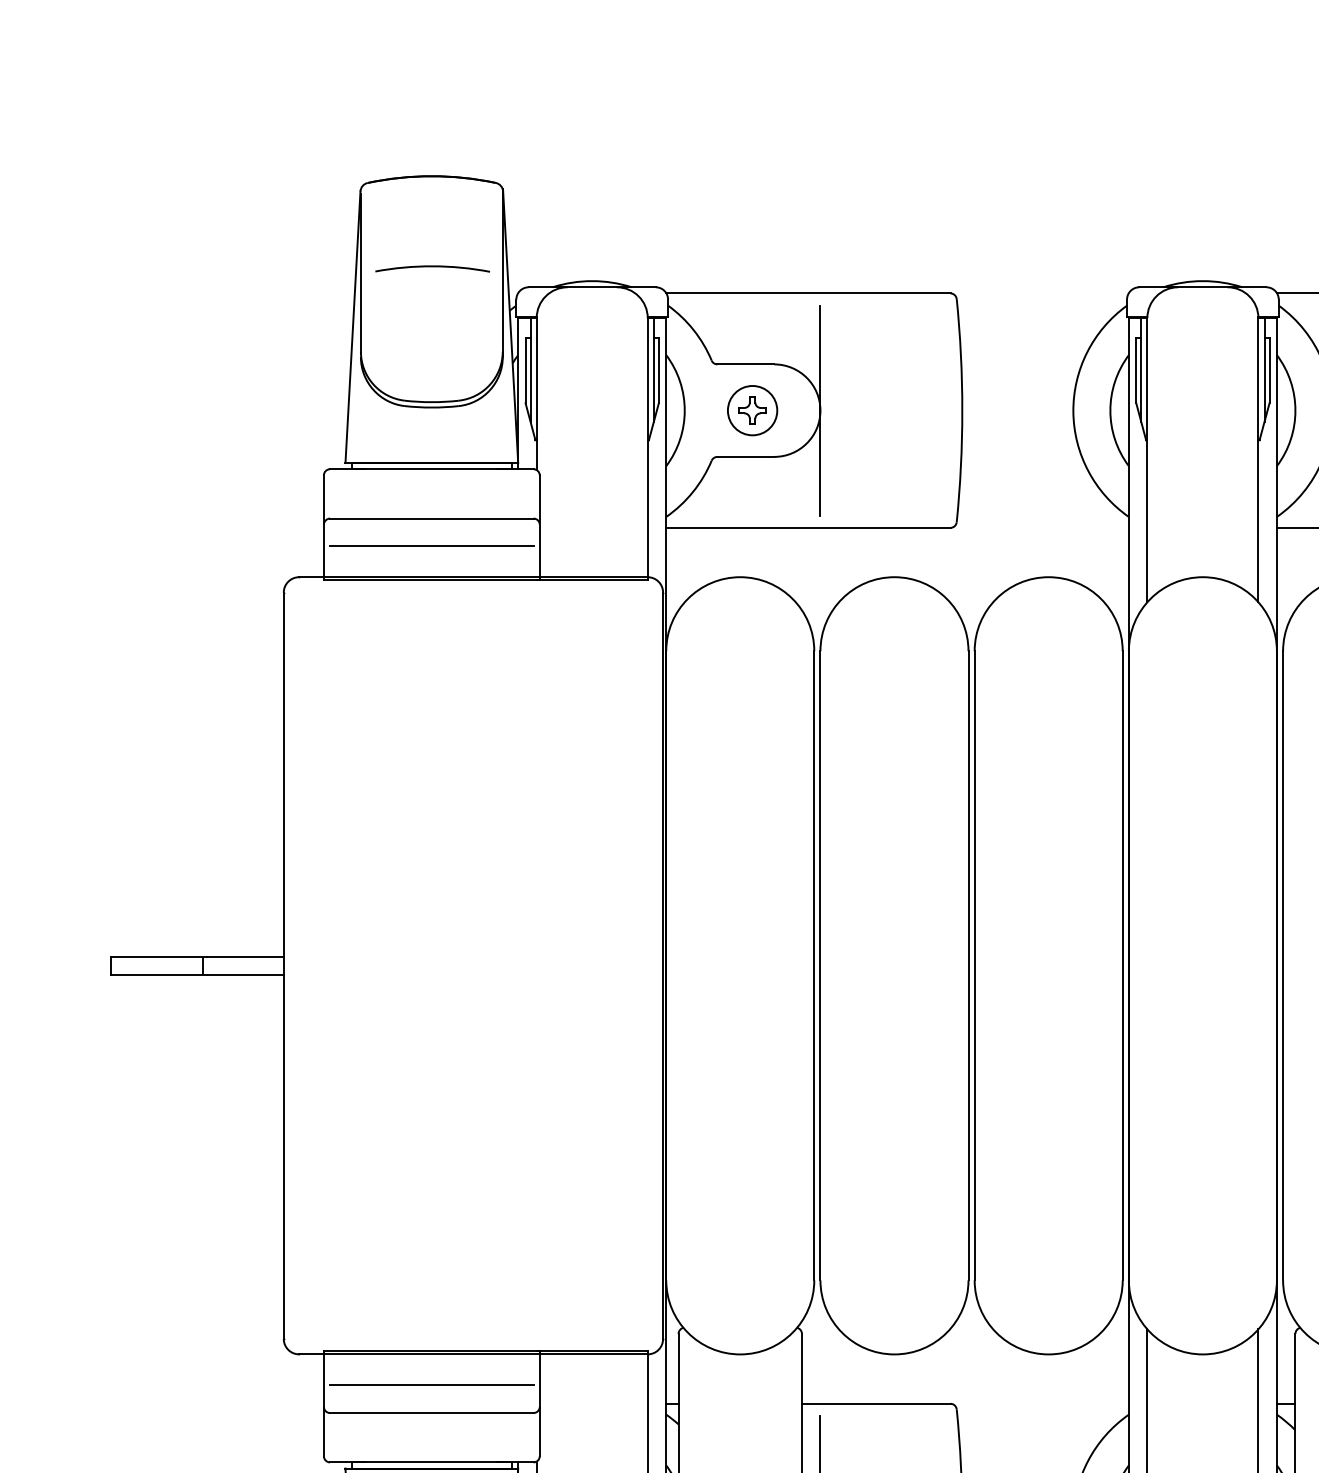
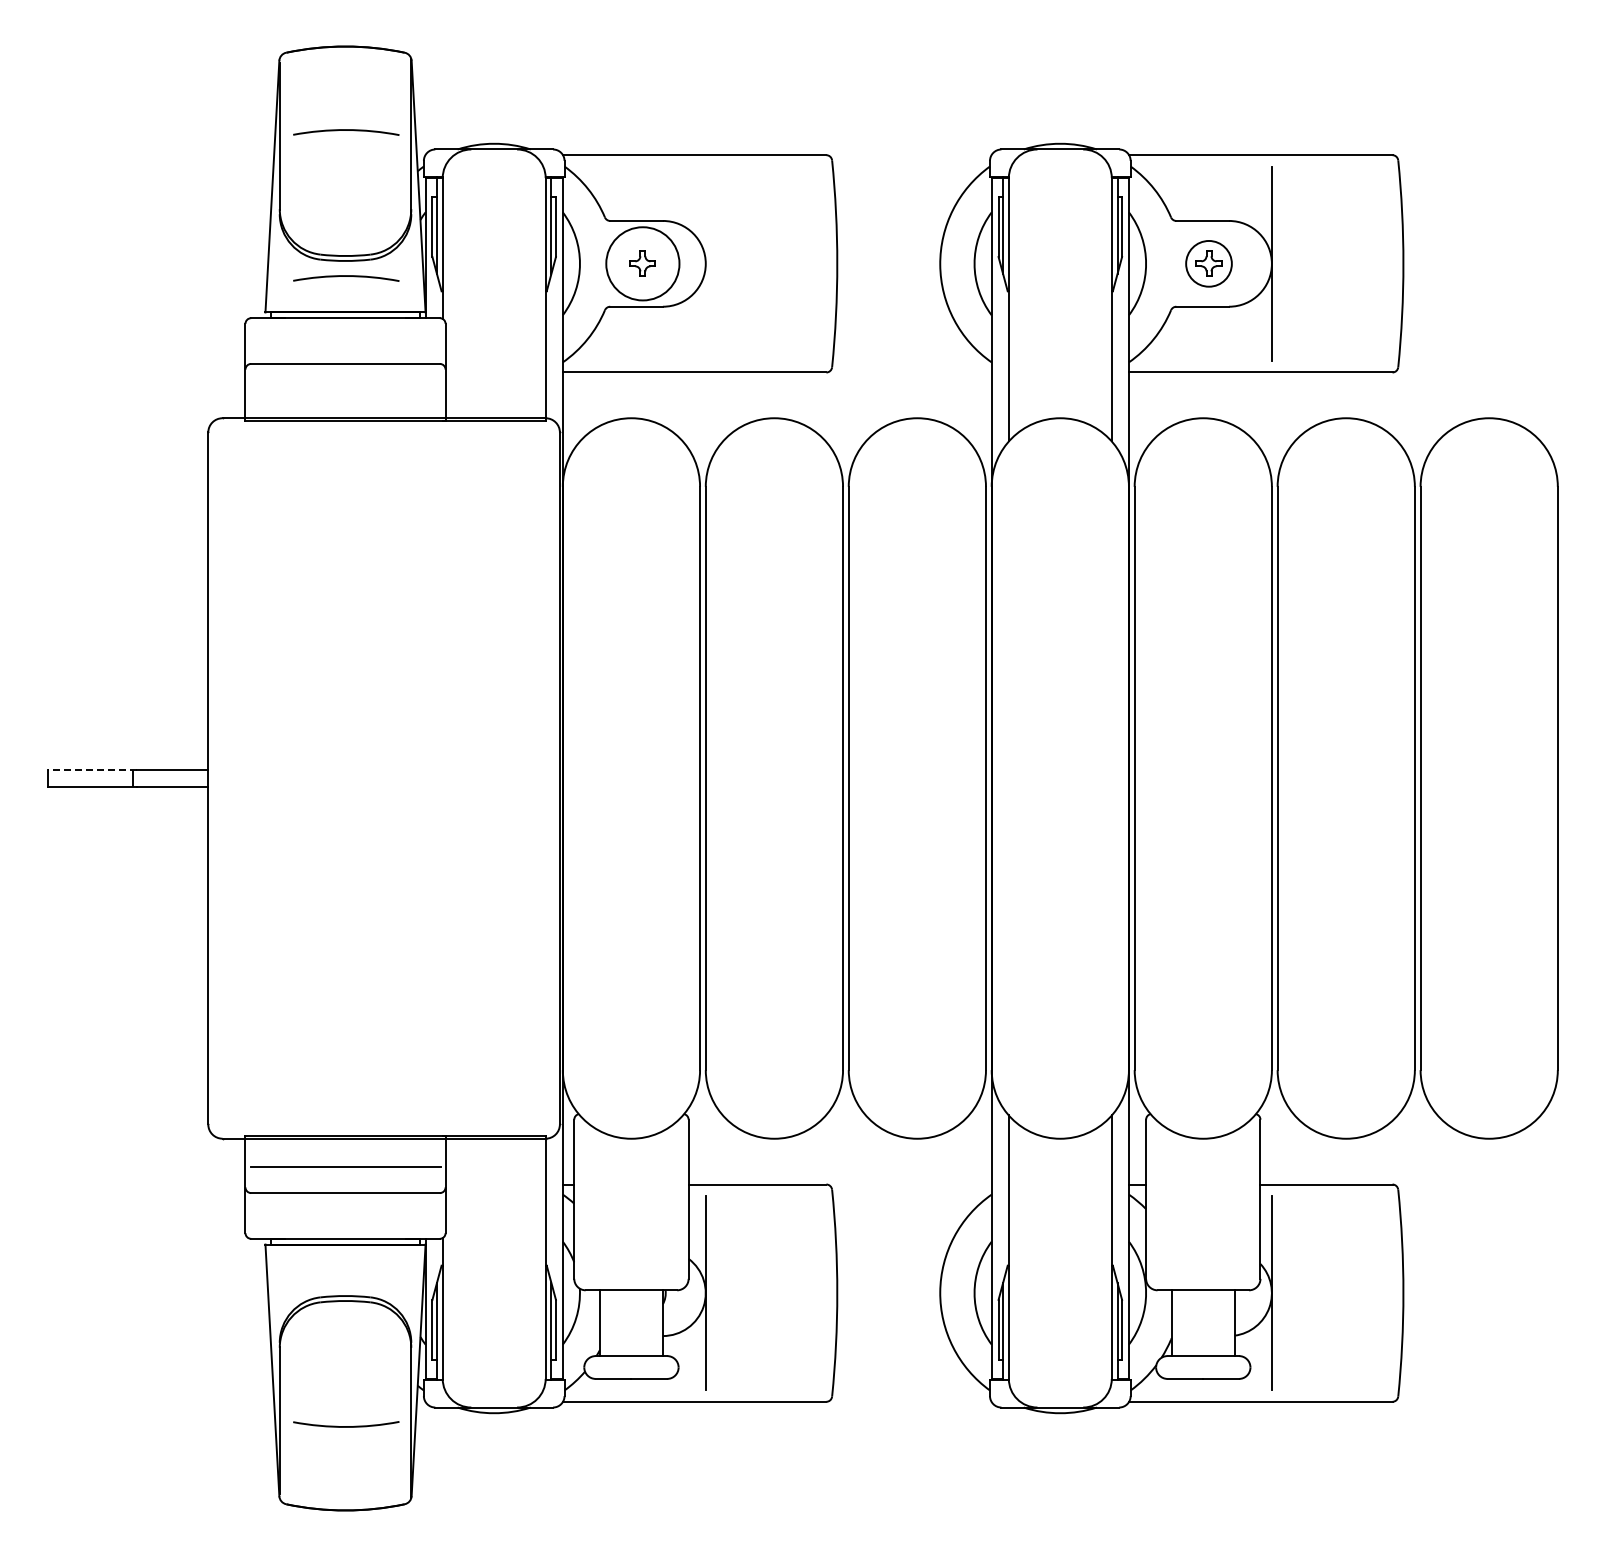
circle: (752, 410) -> (642, 263), size x1.6
line: (820, 410) -> (705, 263), removed
arc: (432, 424) -> (346, 276), added
line: (431, 546) -> (345, 389), removed
line: (157, 956) -> (91, 769), solid -> dashed

